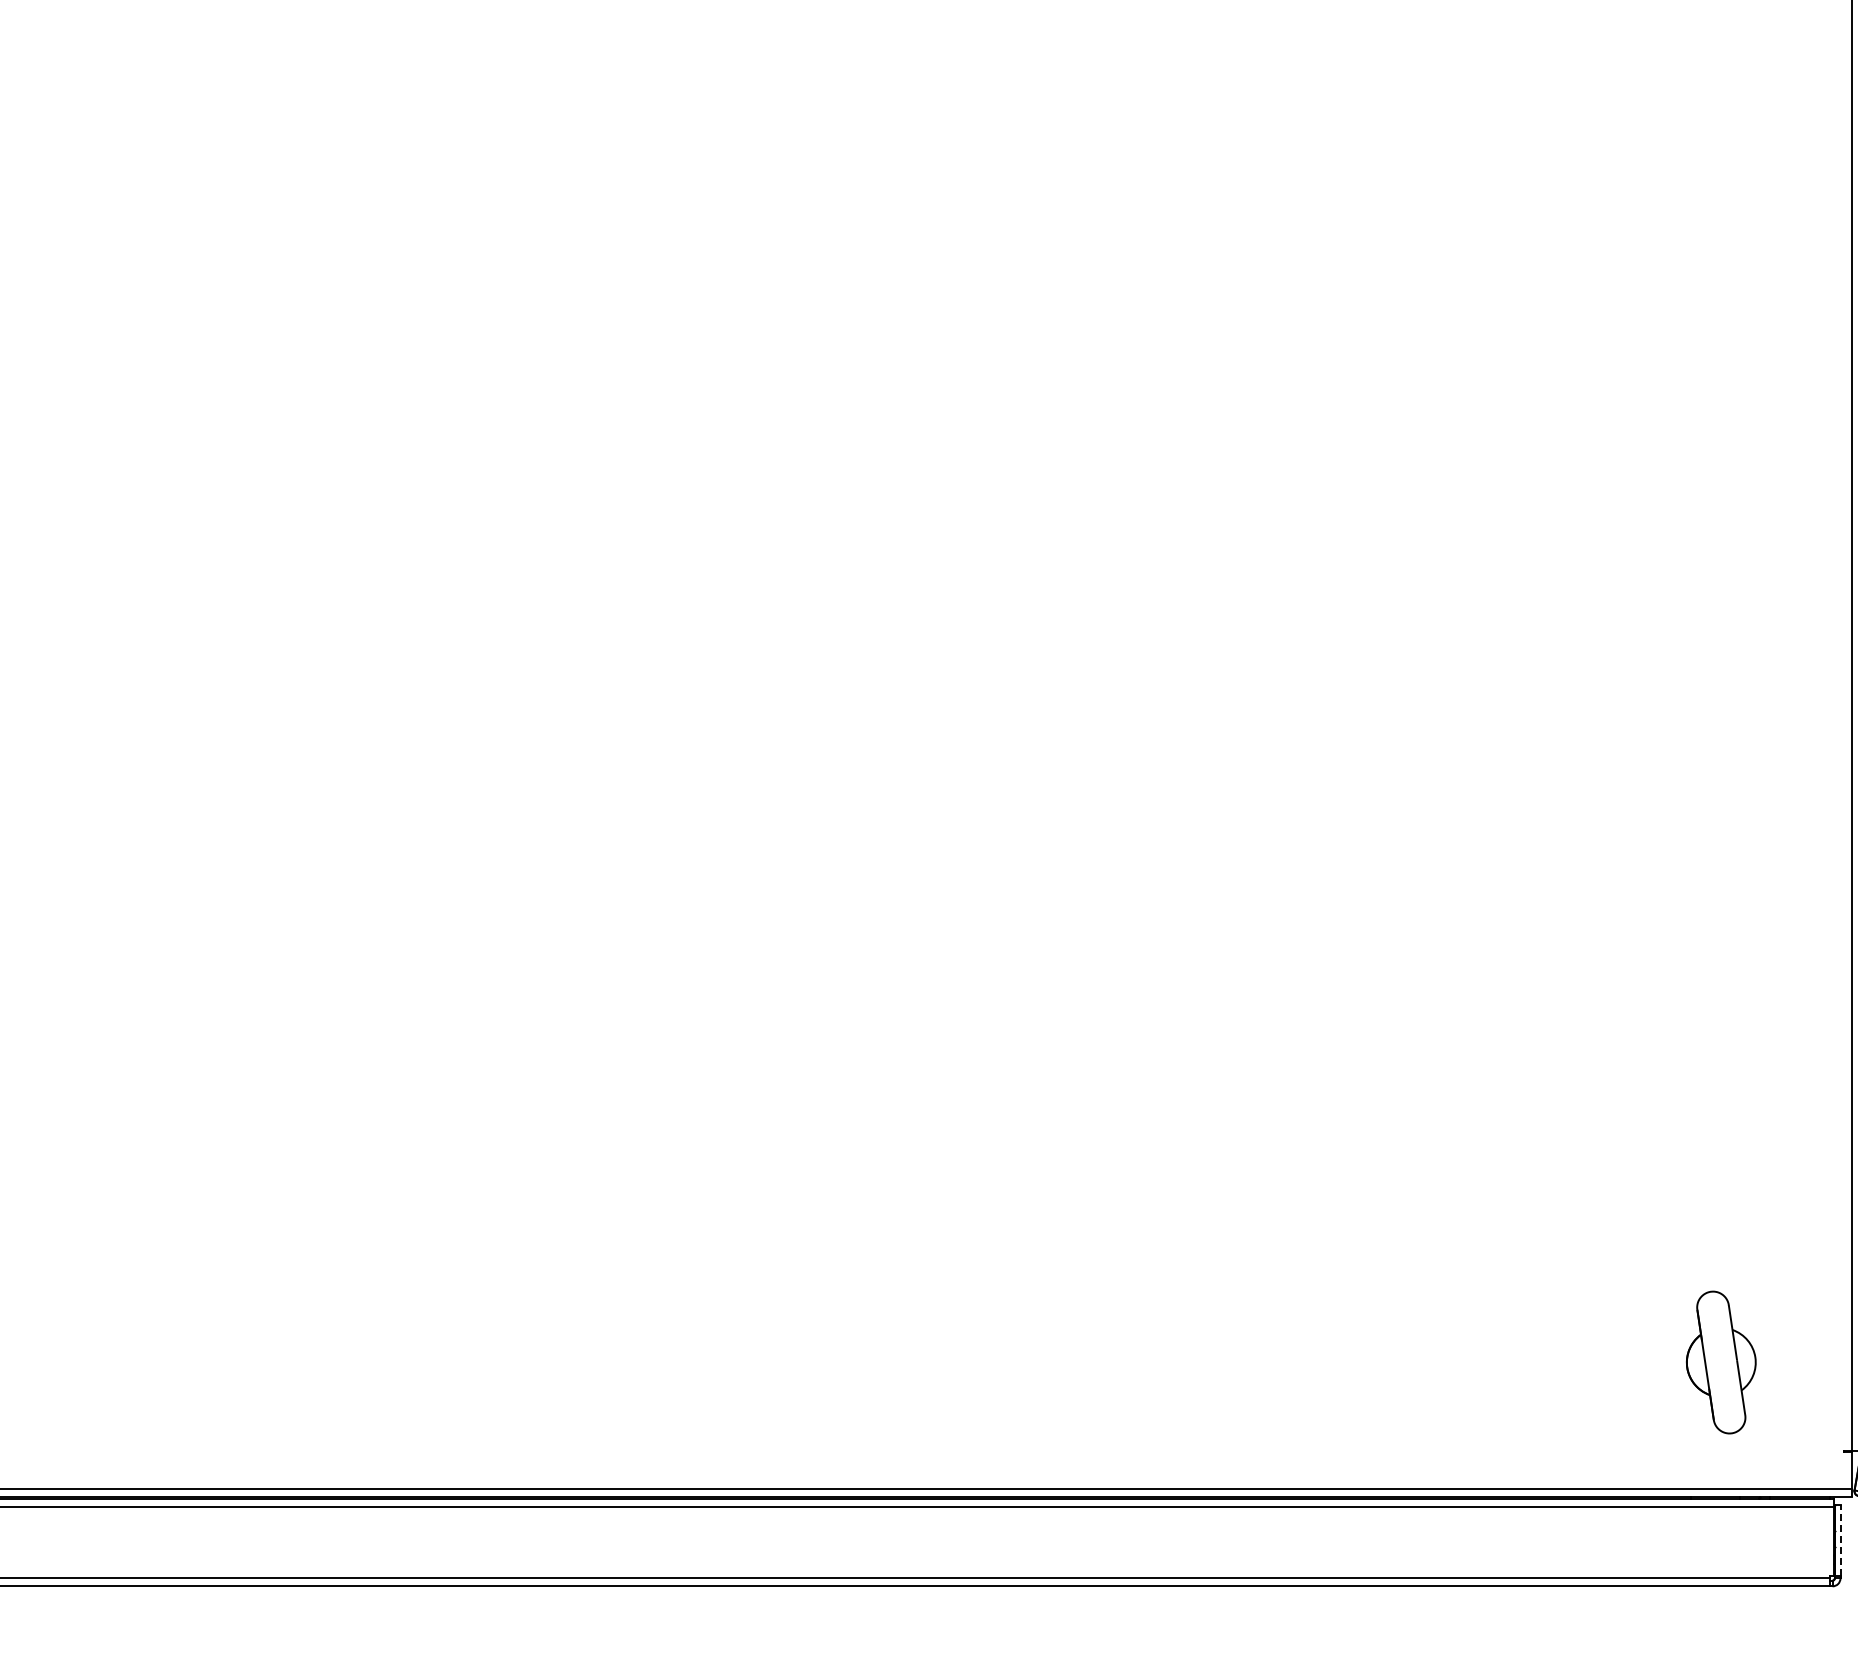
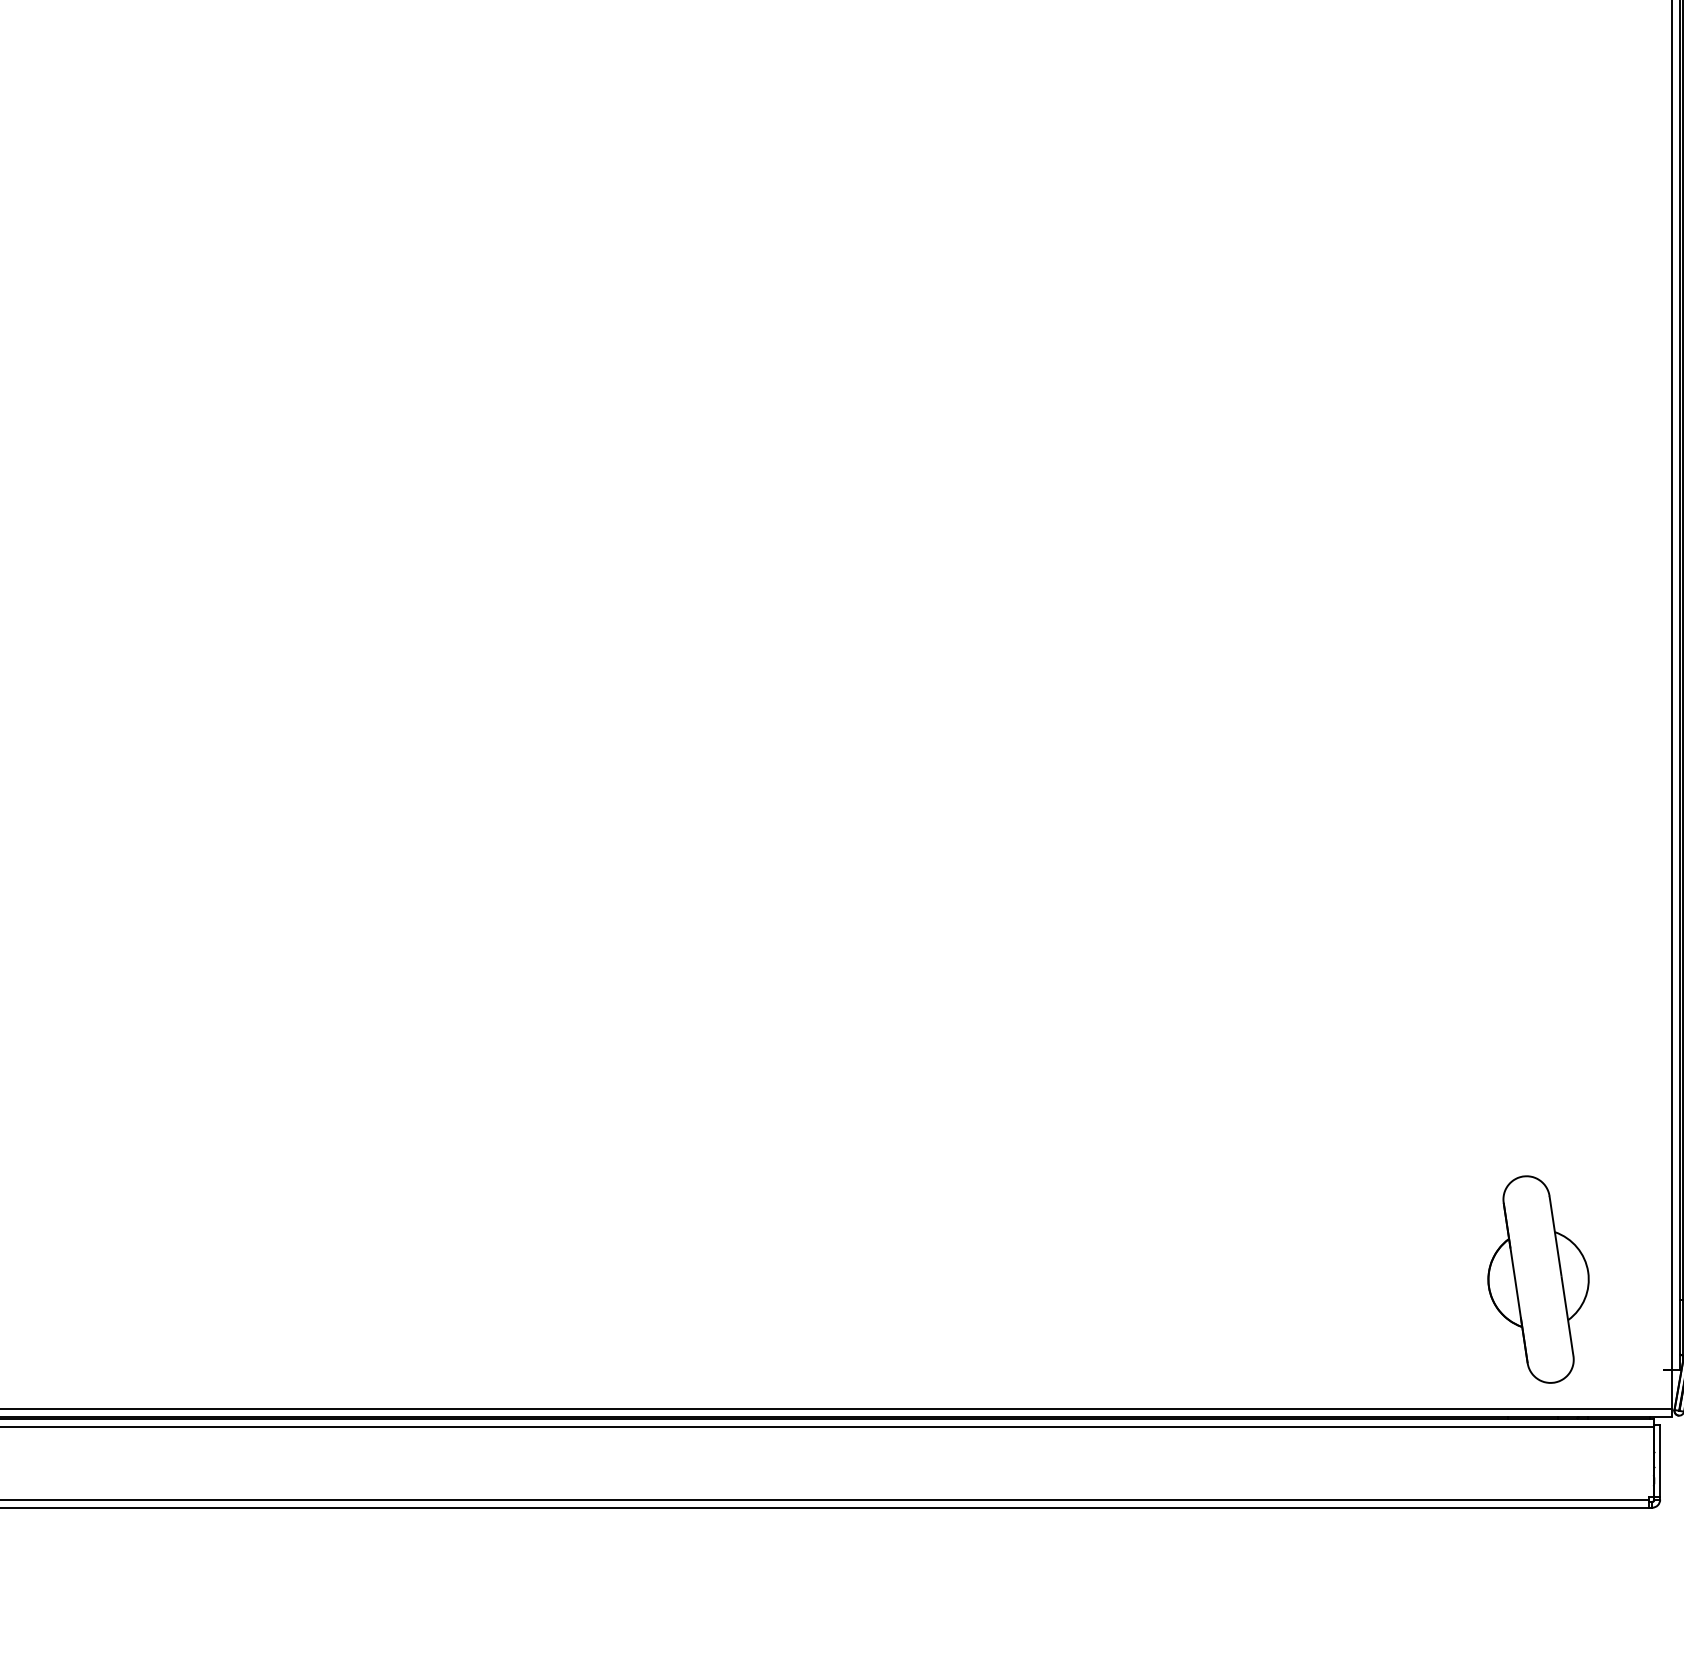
part: (1721, 1362) -> (1538, 1279), size x1.43
line: (1840, 1539) -> (1660, 1459), dashed -> solid

